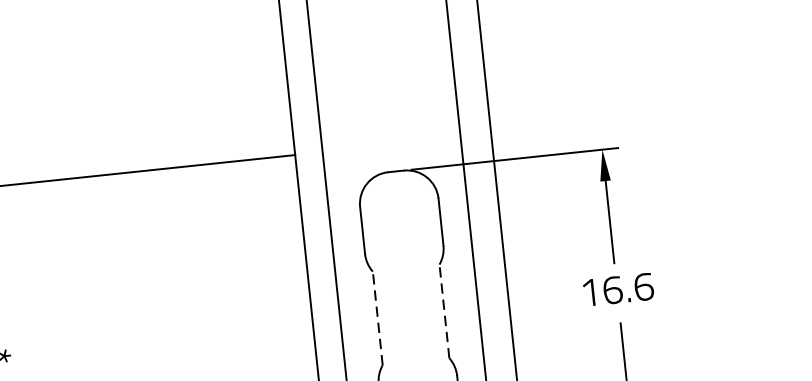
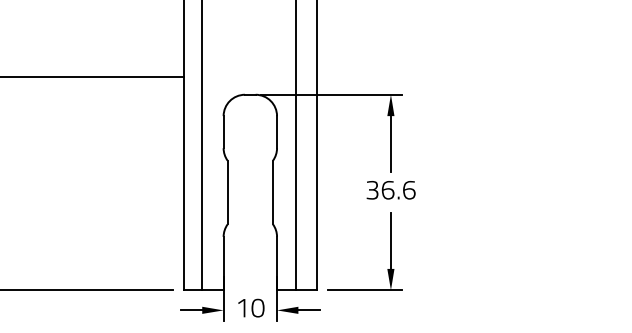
text: (590, 293) -> (372, 190), 16.6 -> 36.6
line: (445, 311) -> (273, 192), dashed -> solid
line: (377, 318) -> (227, 192), dashed -> solid

